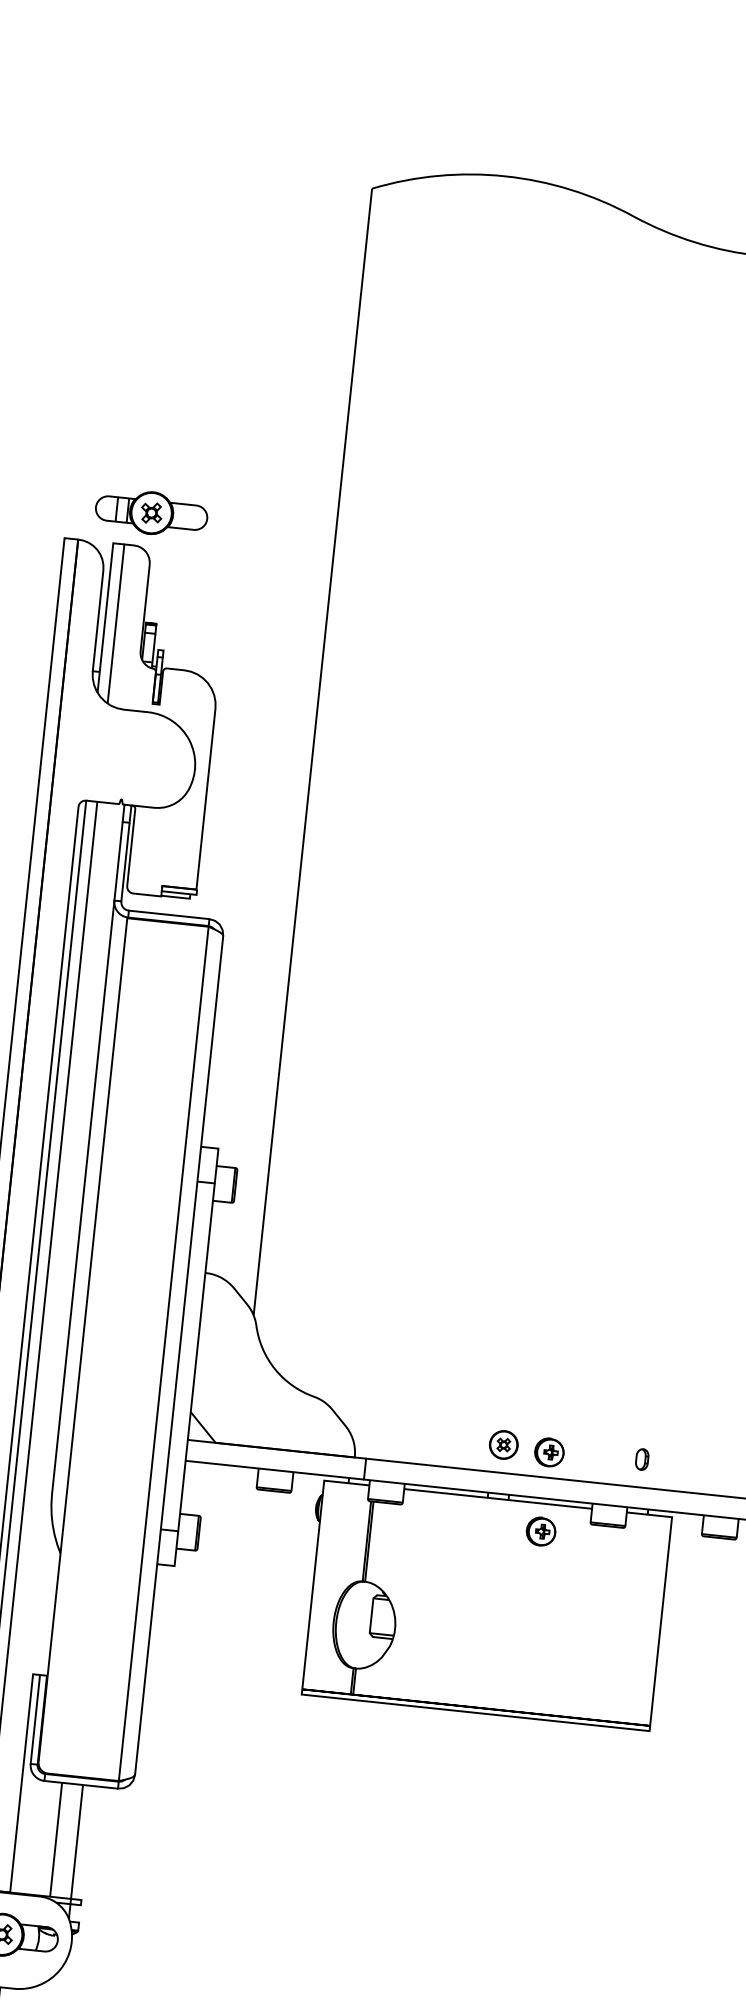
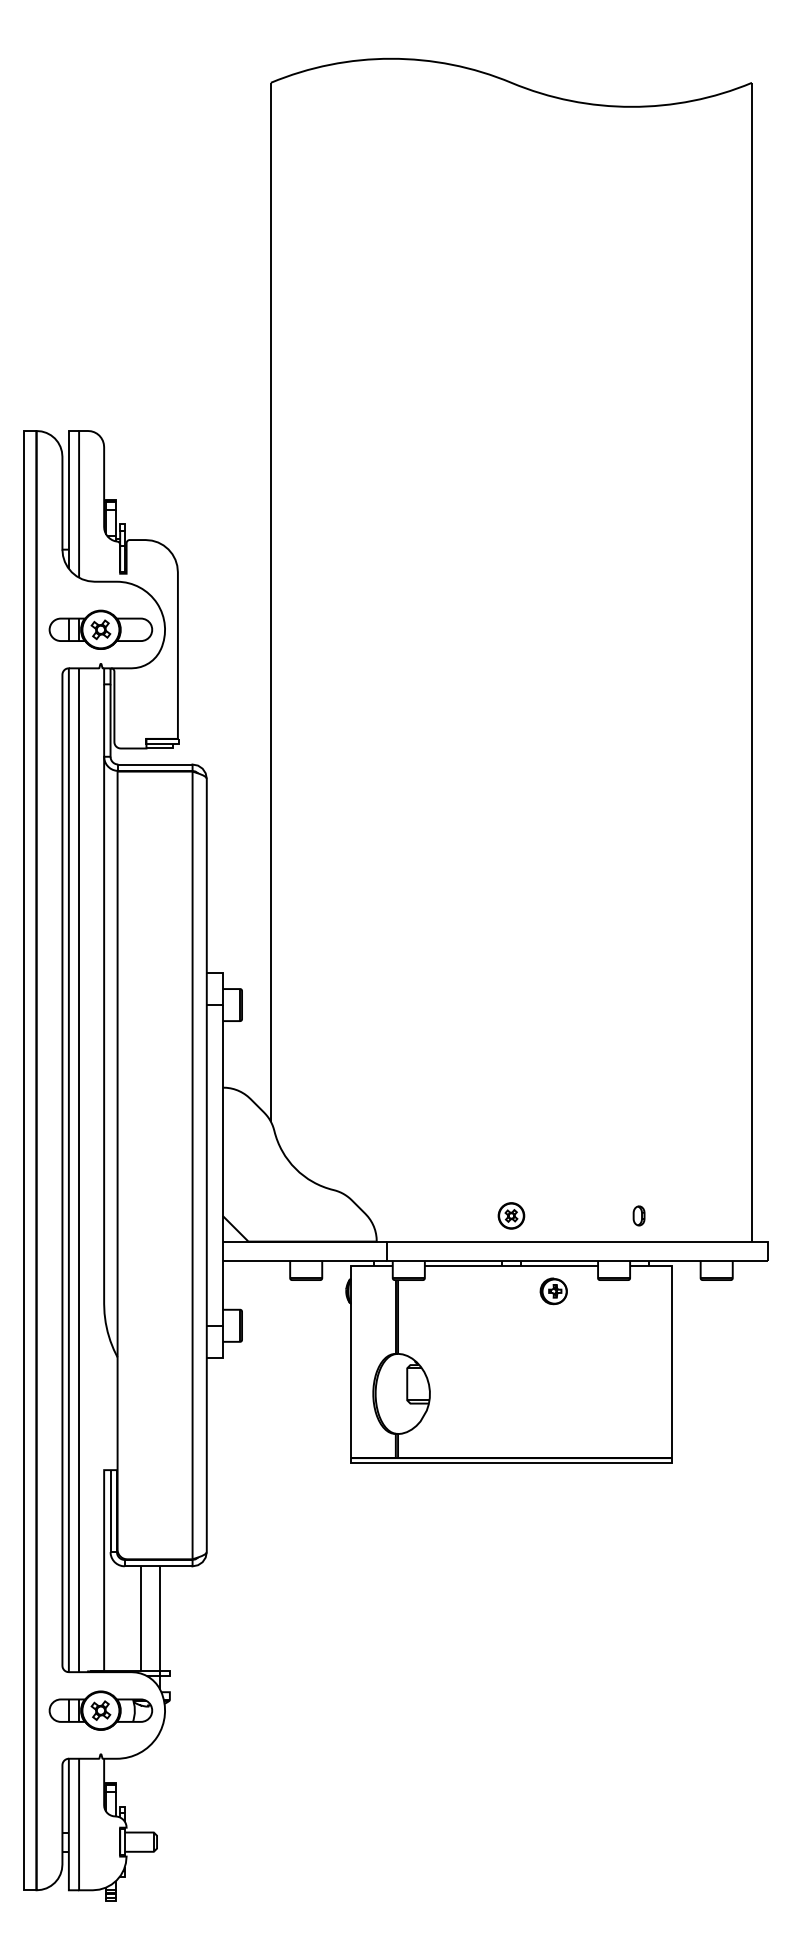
part: (151, 512) -> (100, 629), moved
part: (549, 1452) -> (553, 1218), removed

